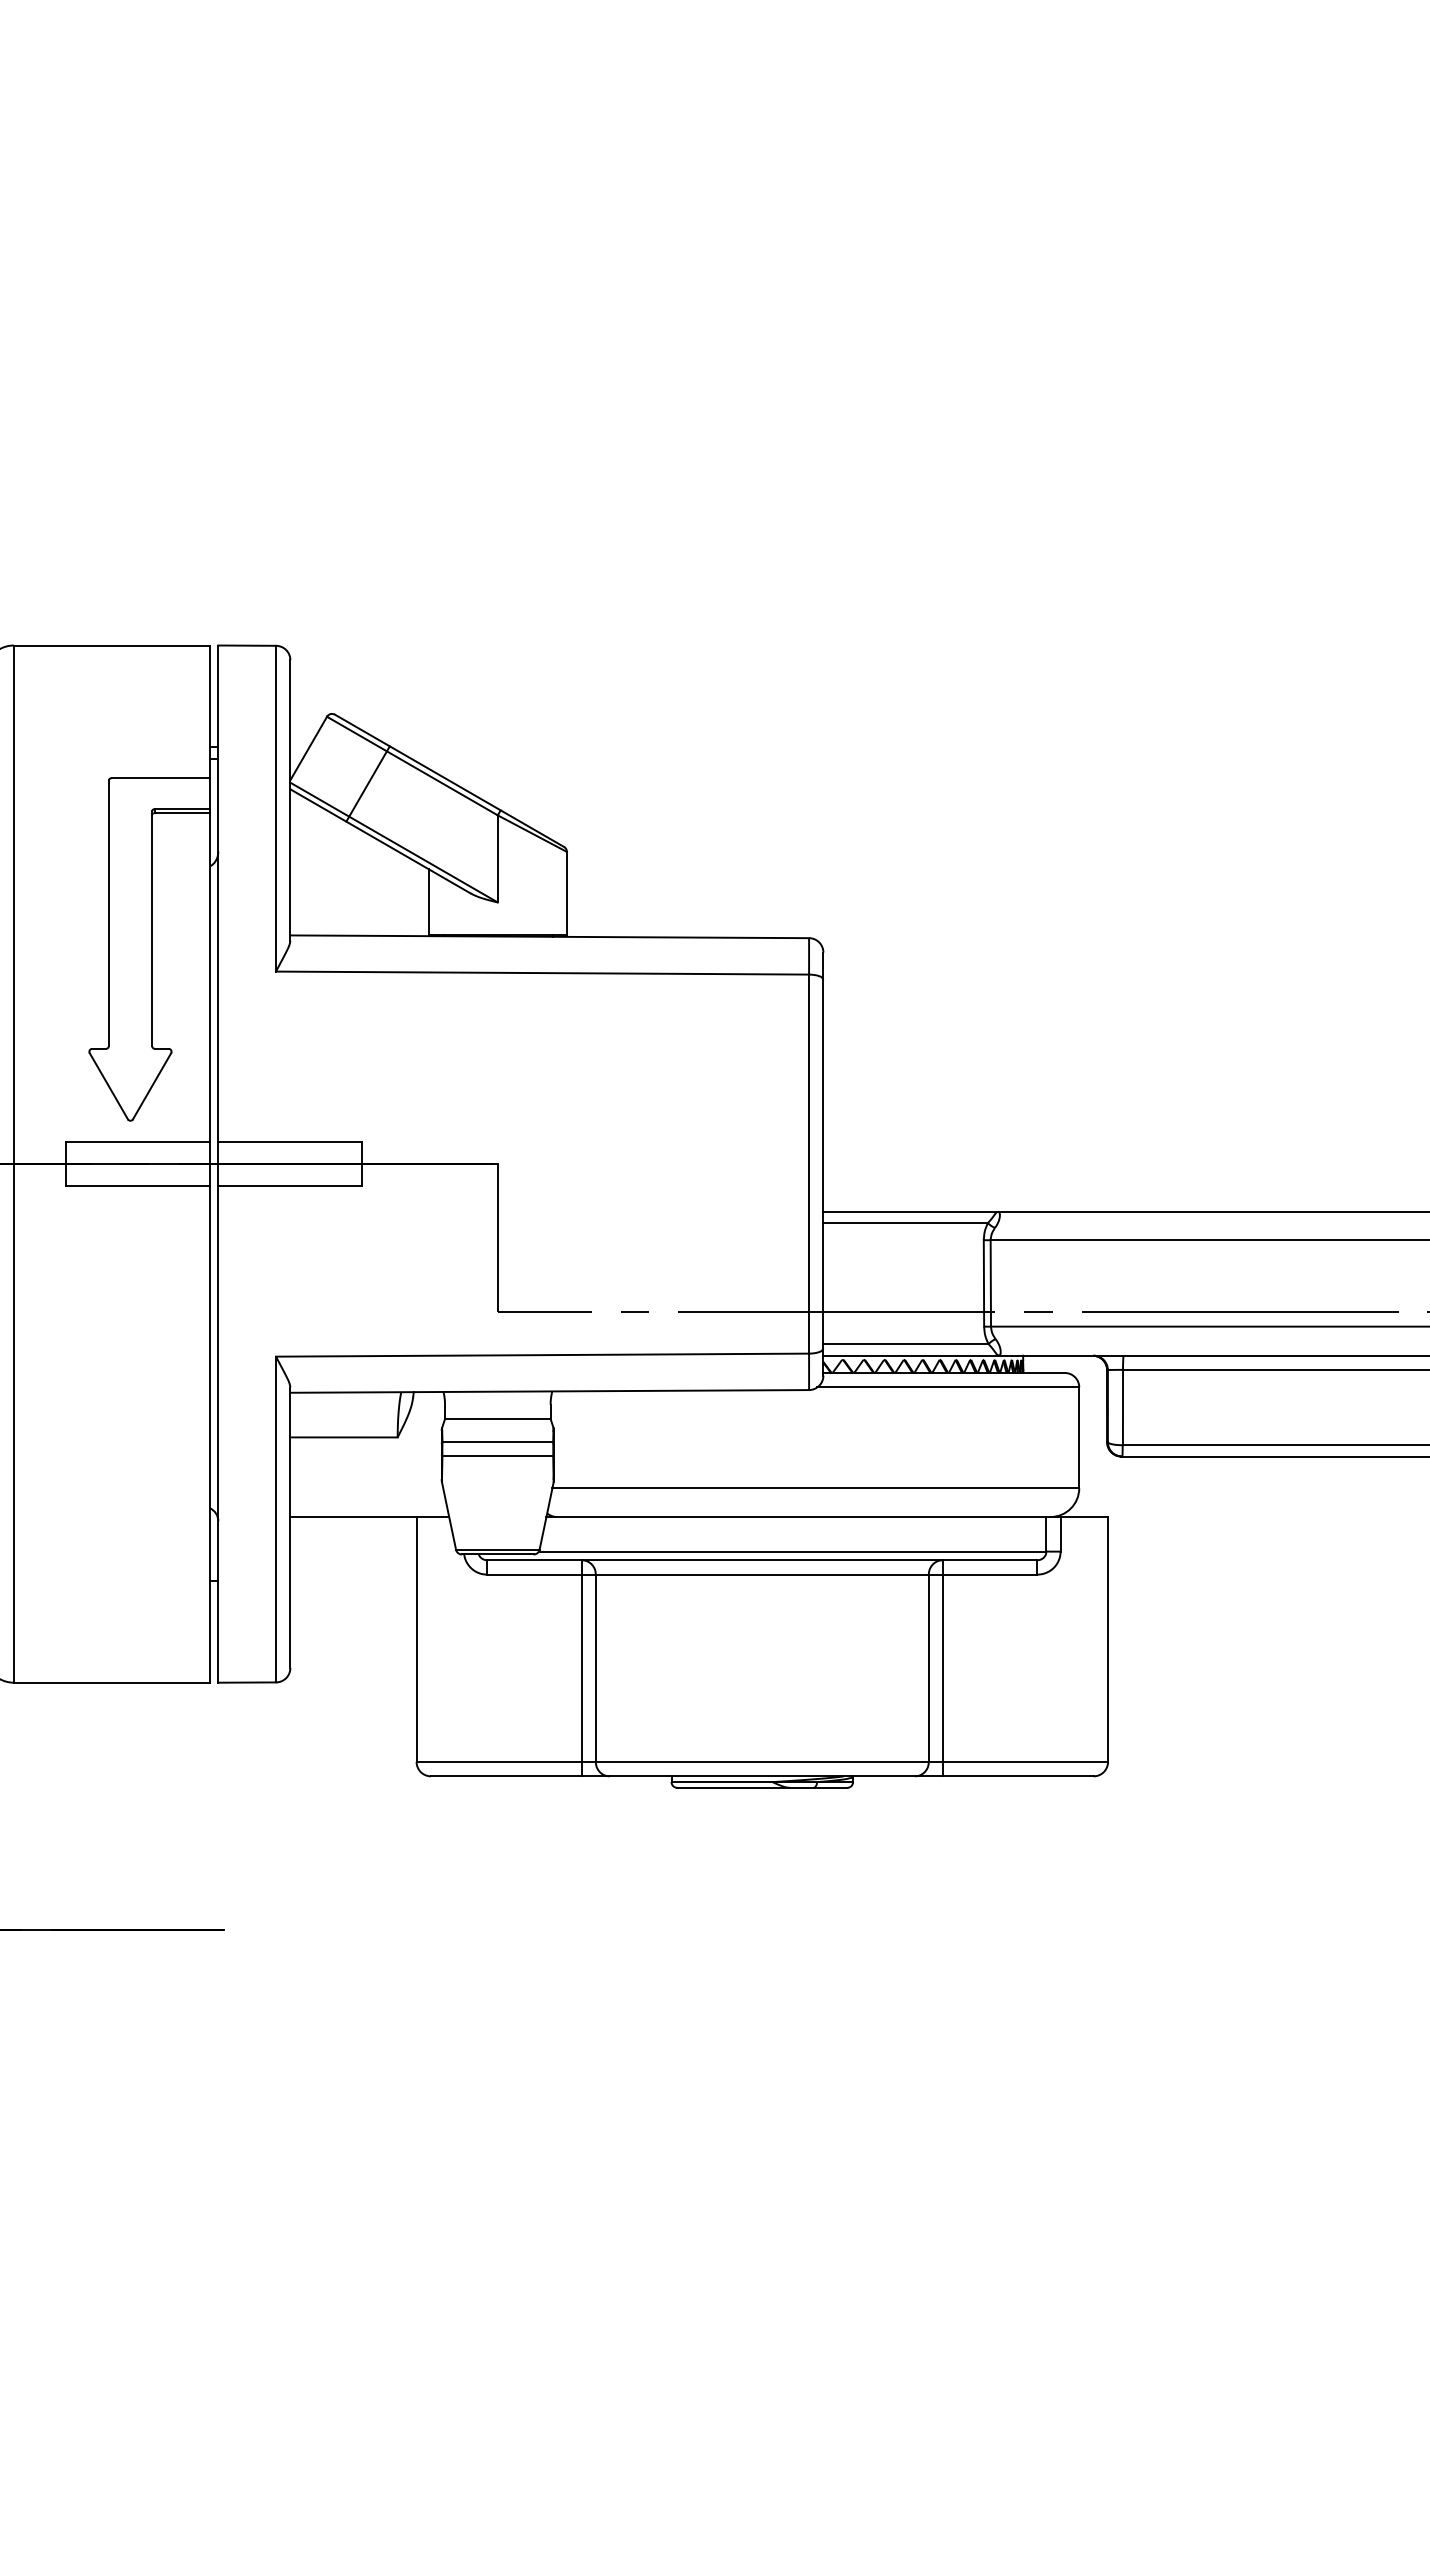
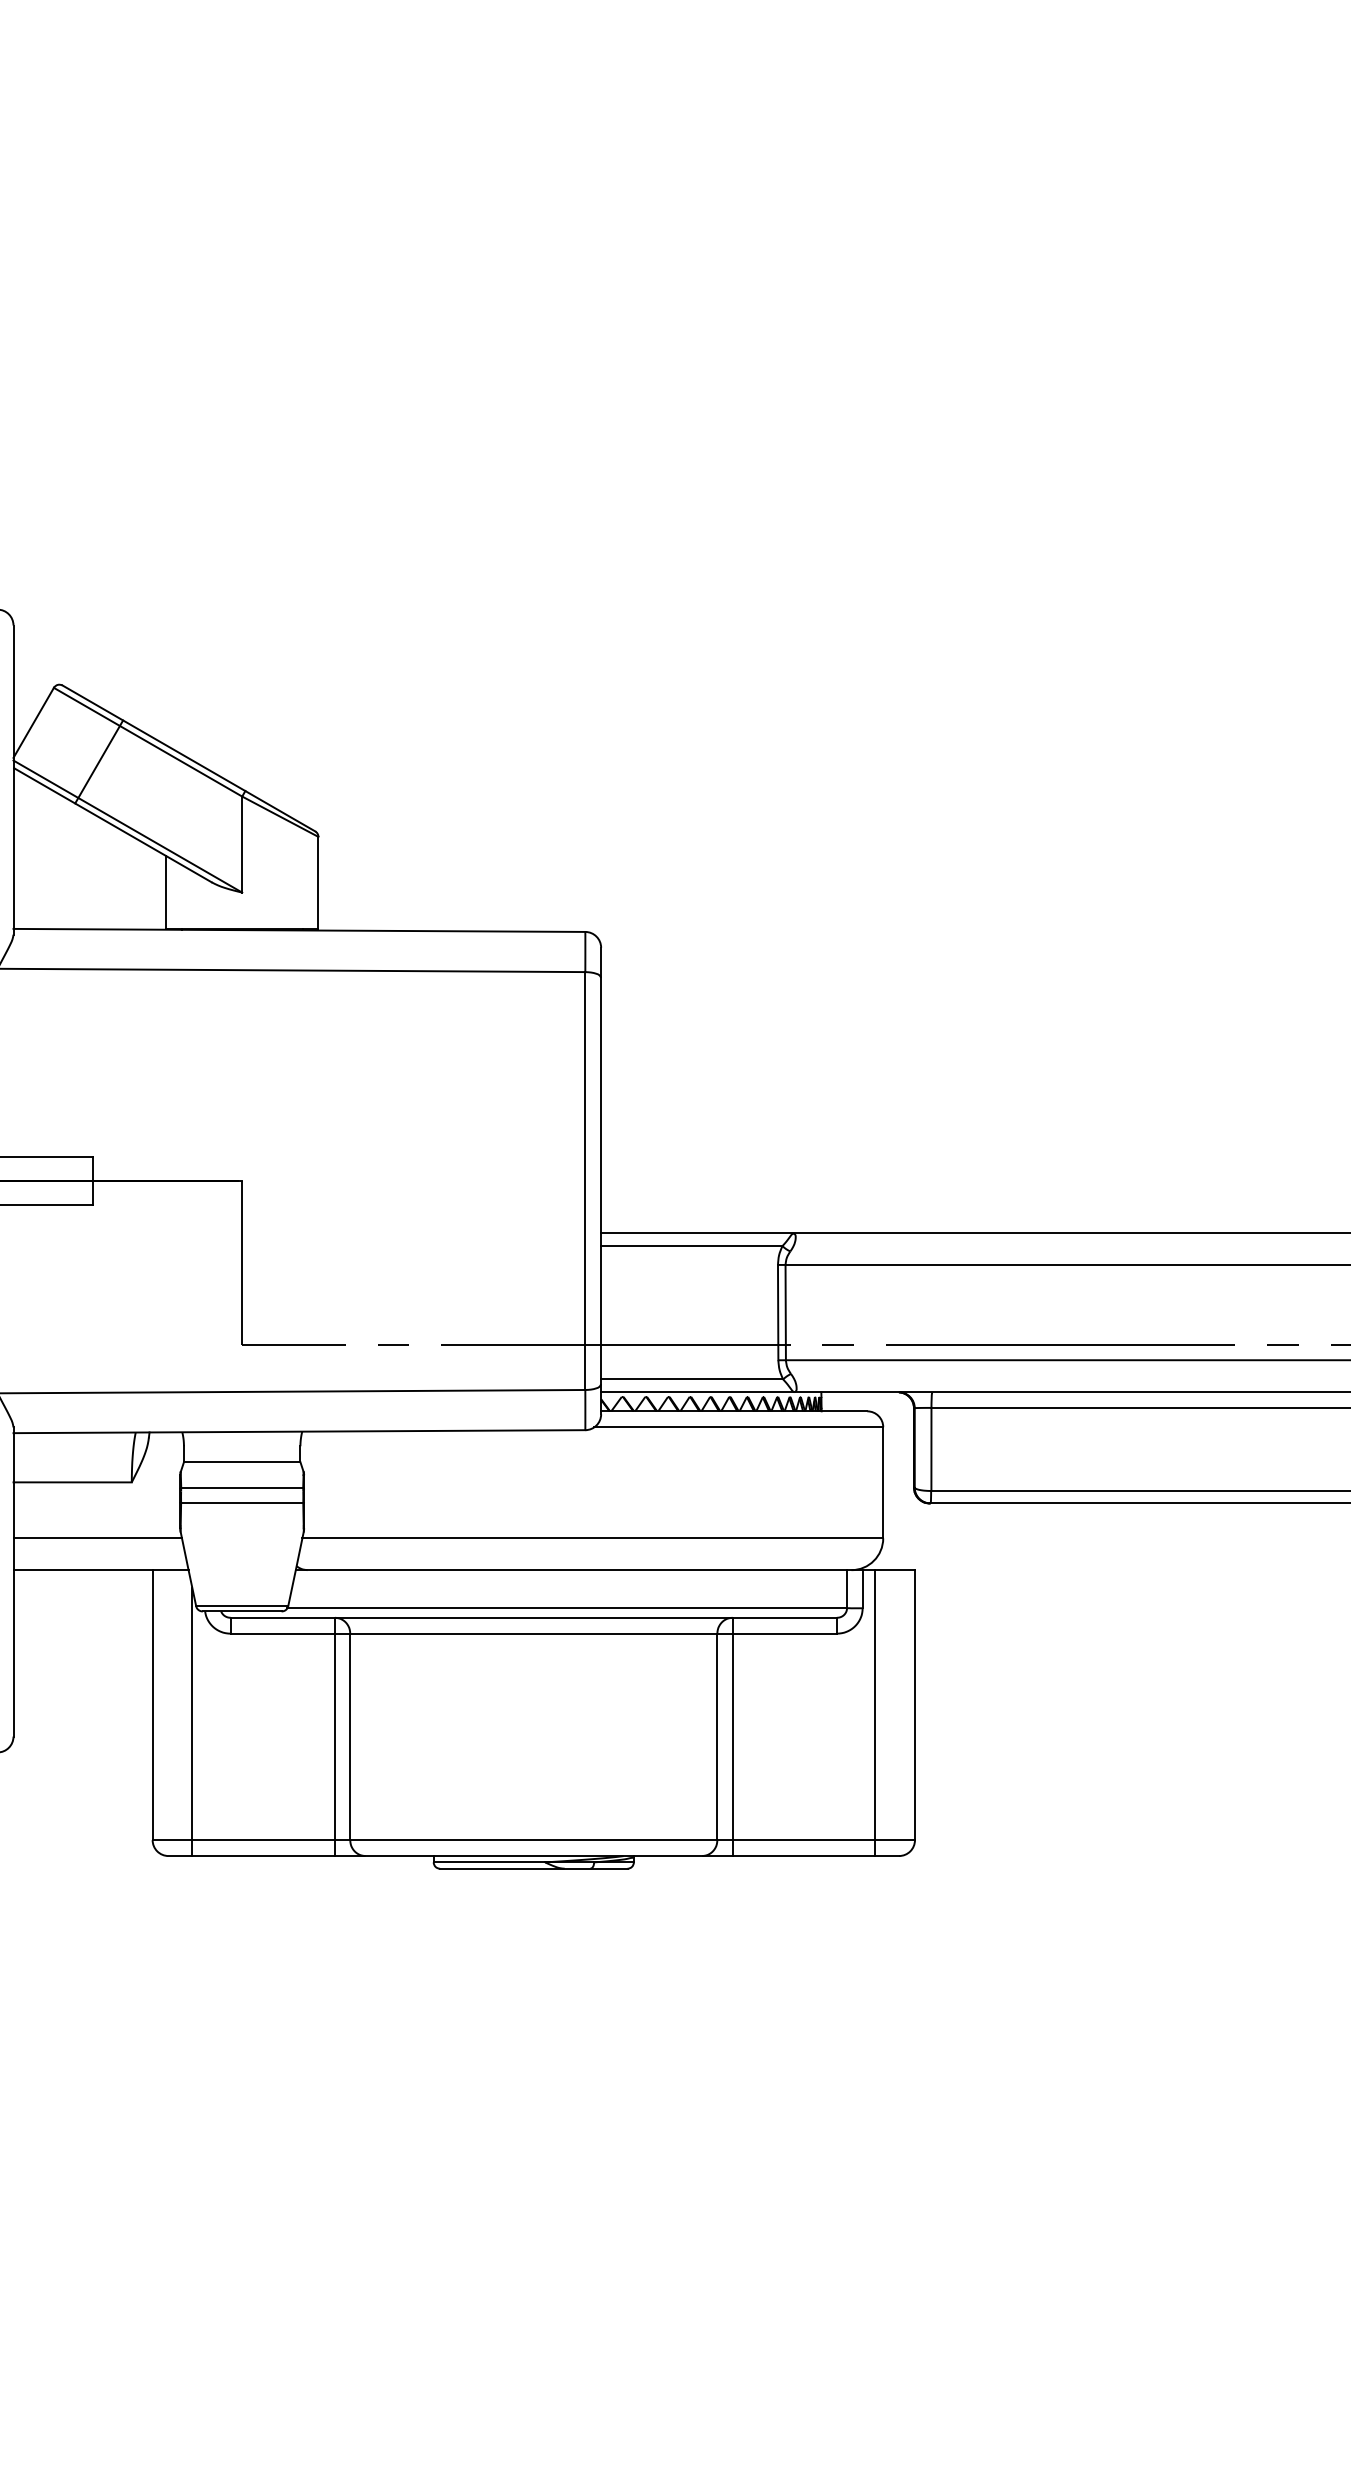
line: (366, 1488) -> (97, 1538), added
line: (1072, 1646) -> (875, 1712), added
line: (452, 1654) -> (192, 1721), added

